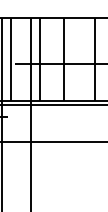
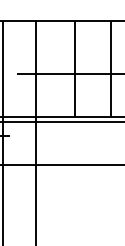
line: (11, 59) -> (13, 69), removed
line: (40, 59) -> (46, 69), removed

